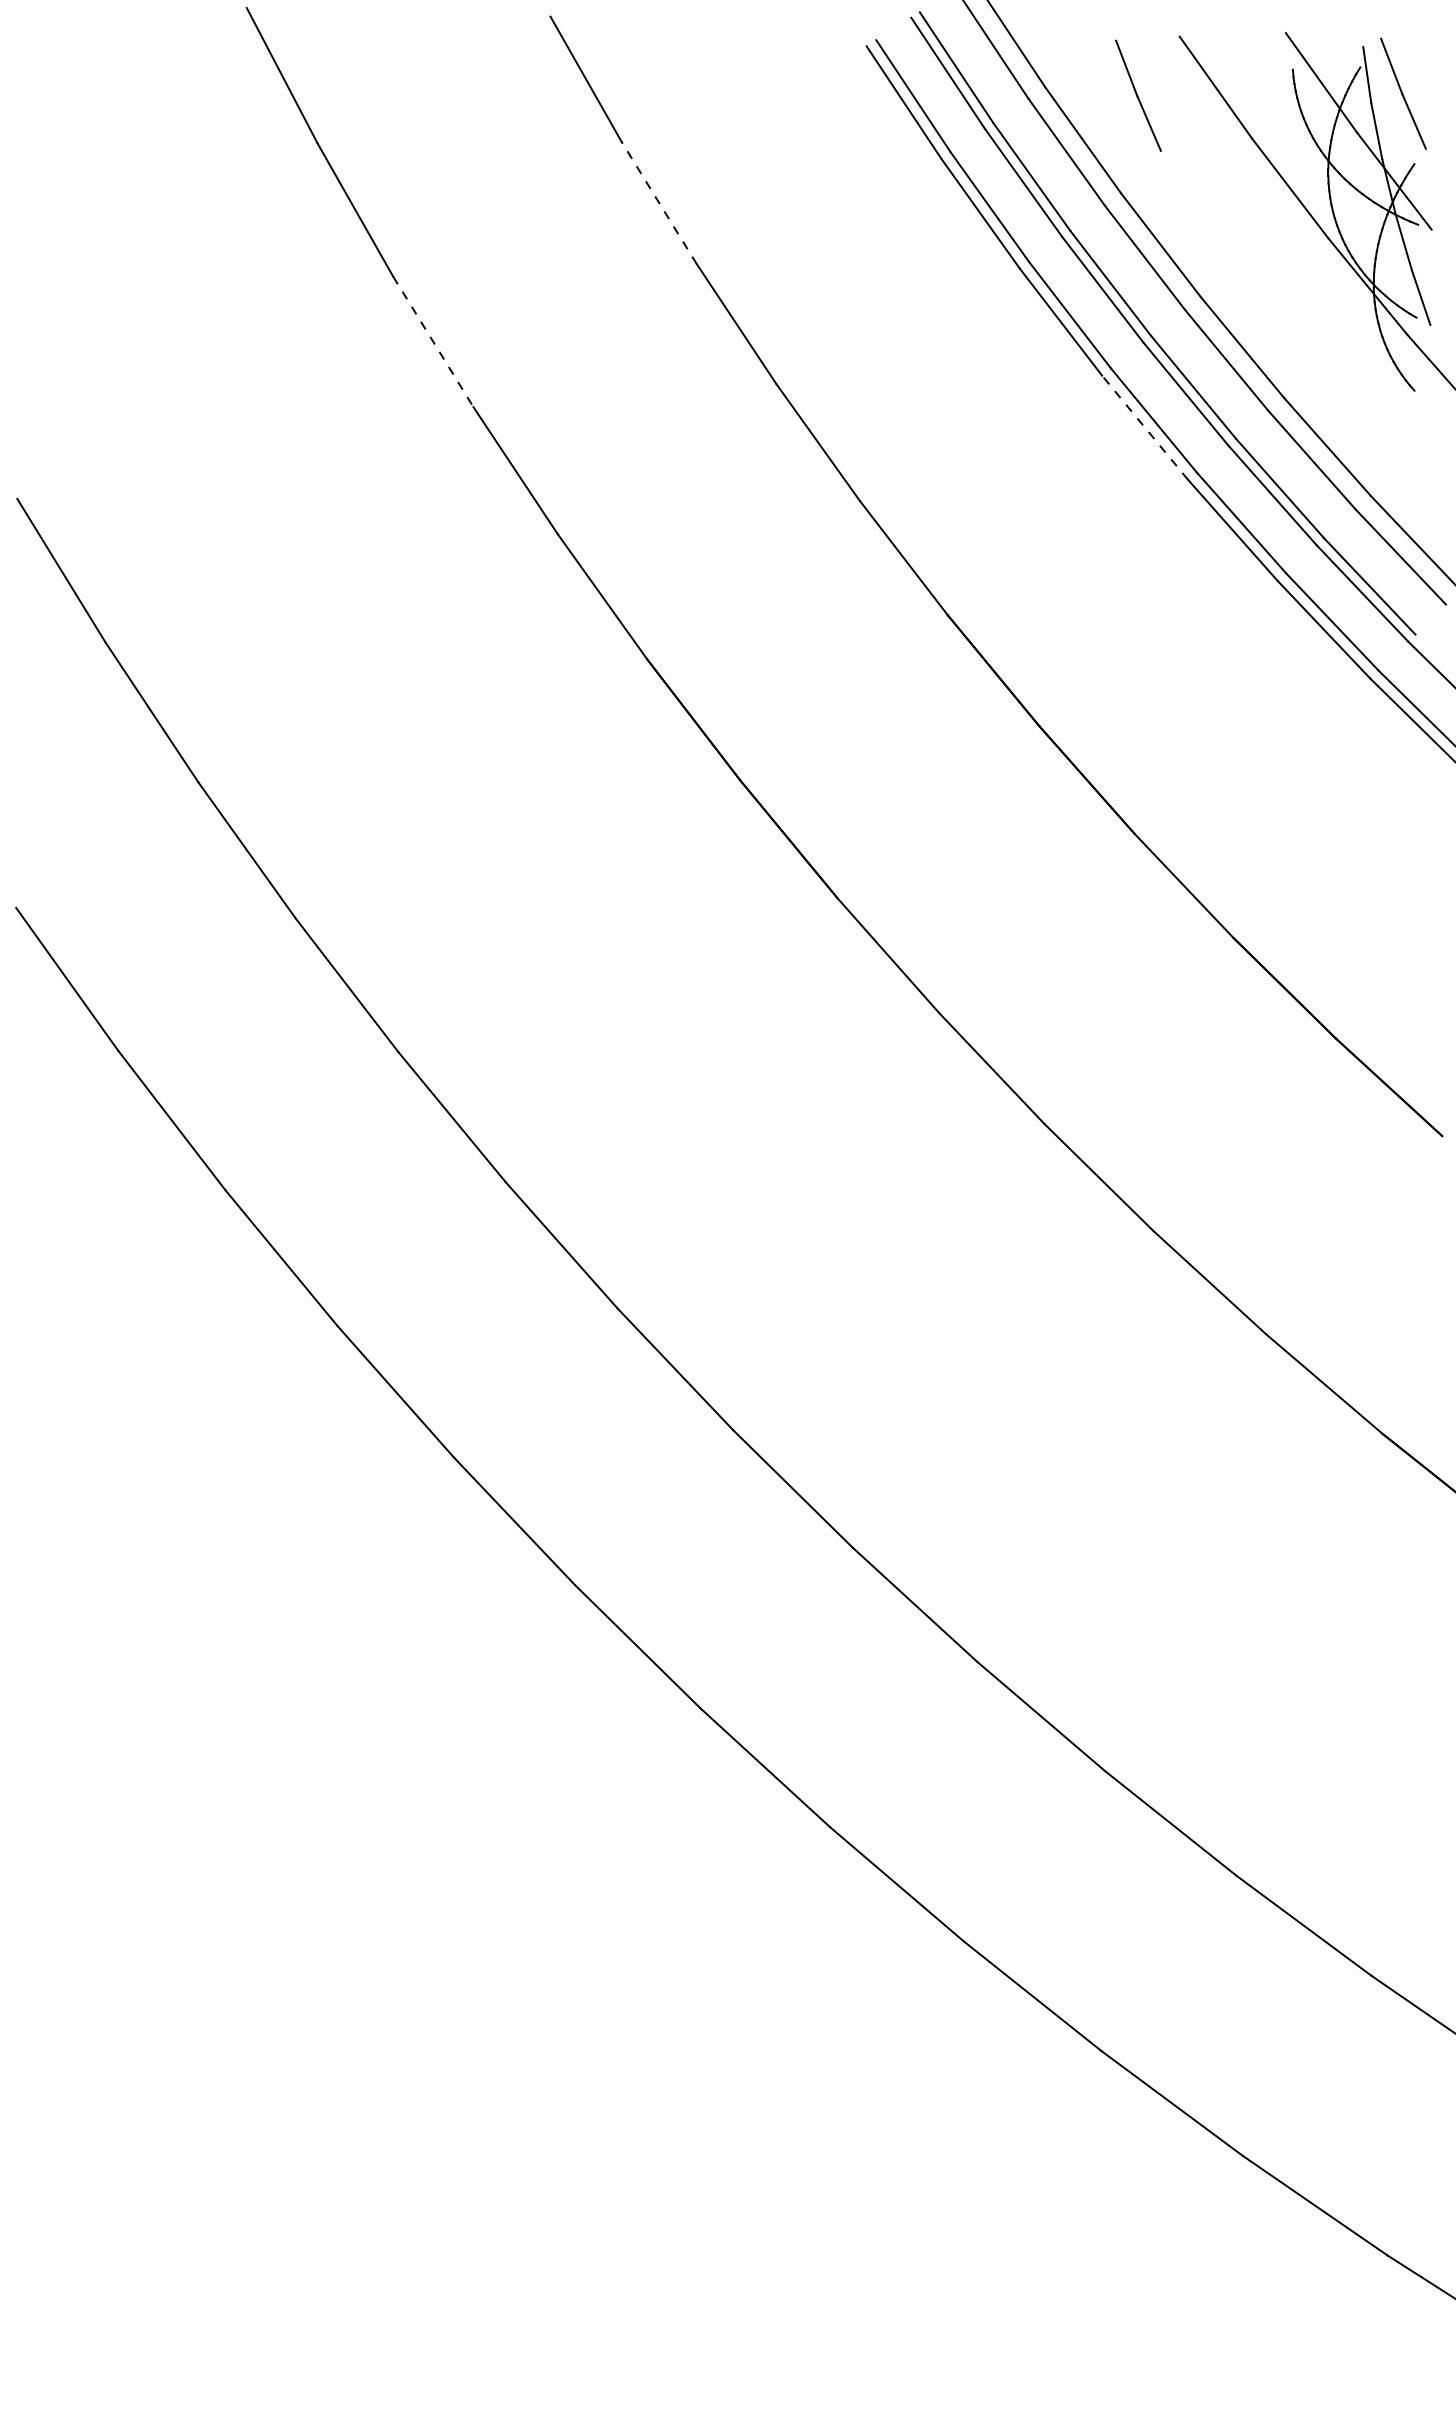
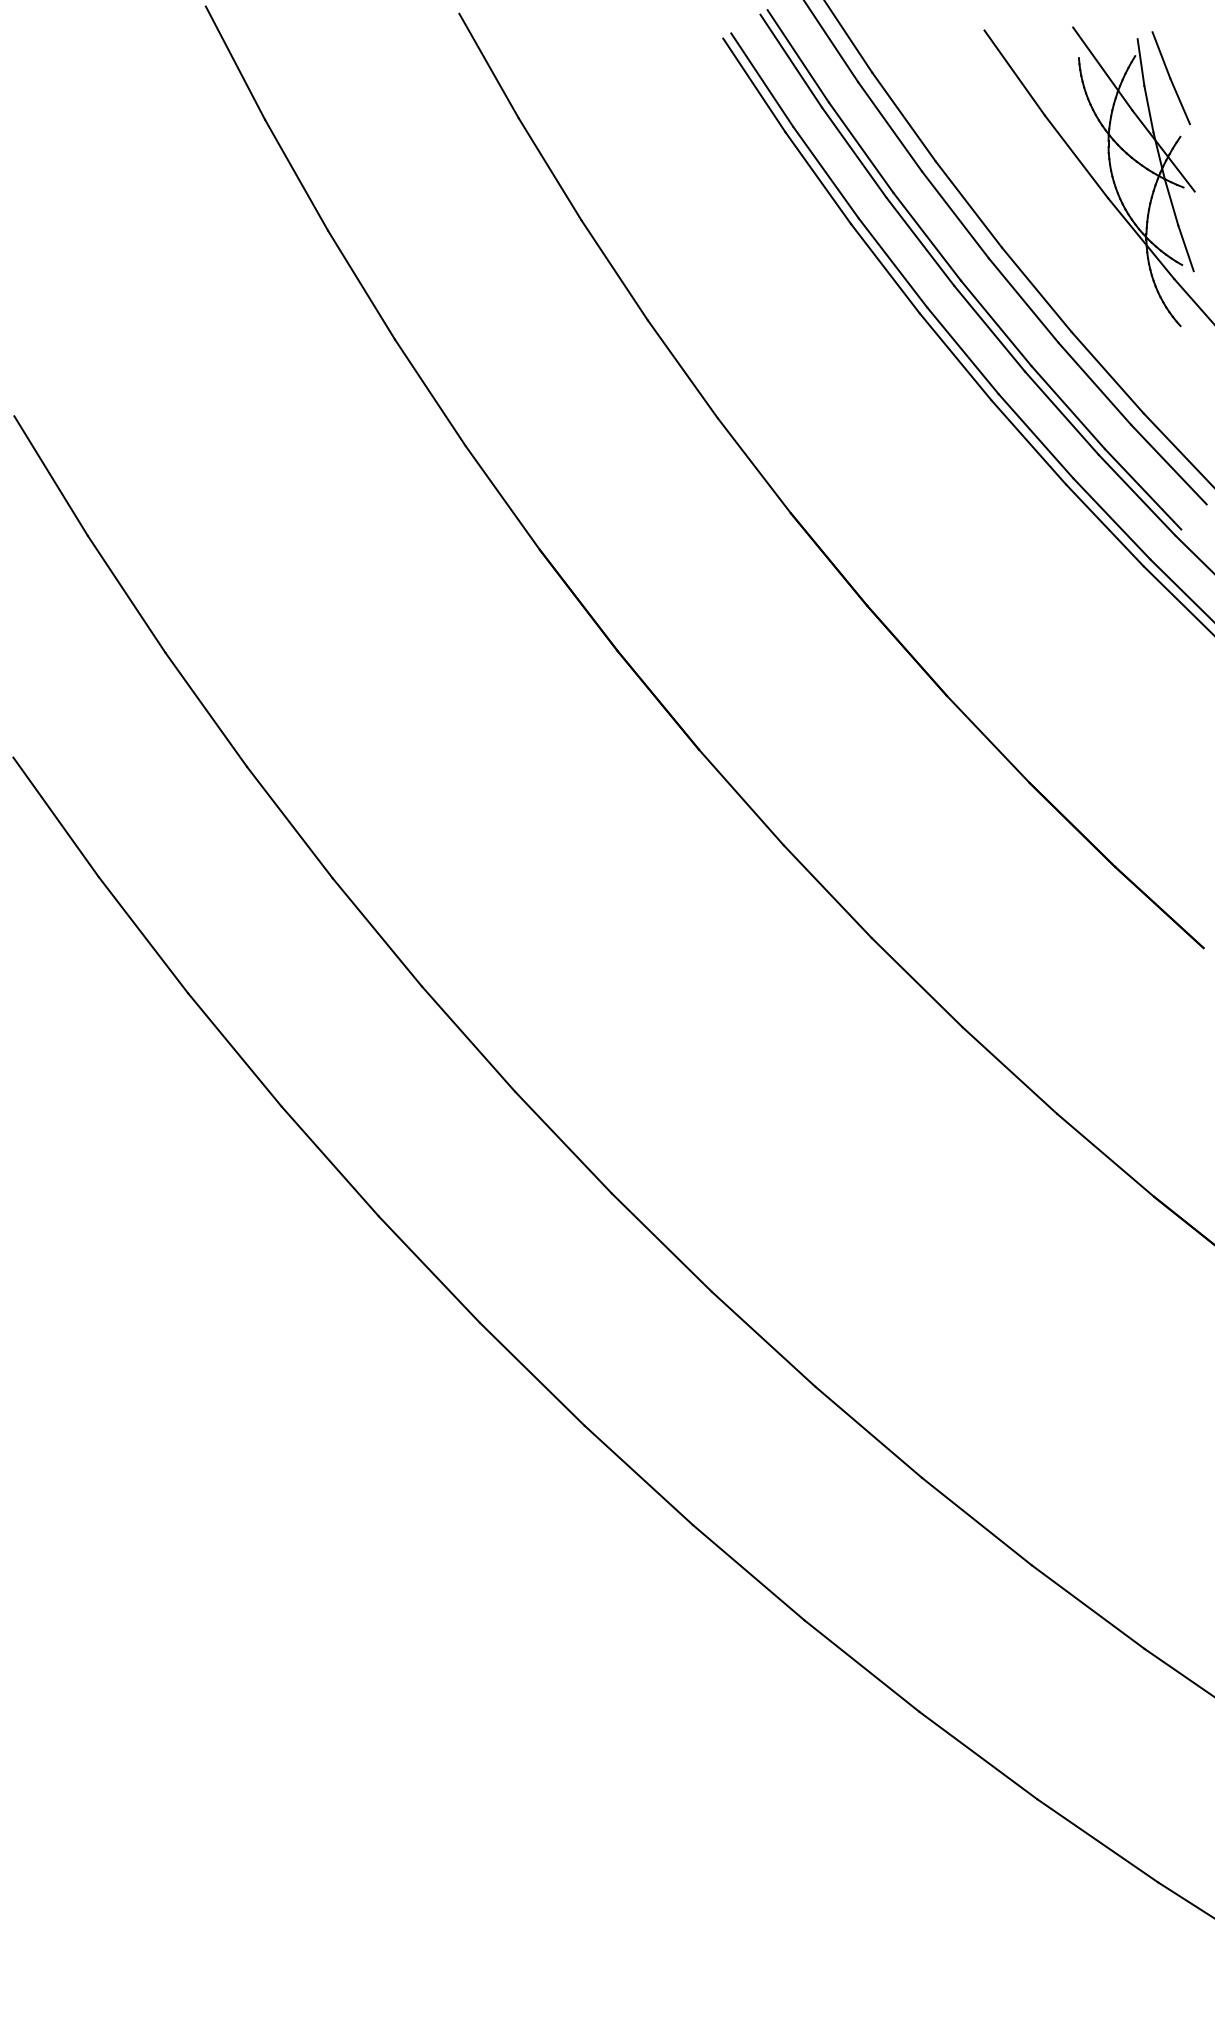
part: (1138, 95) -> (950, 79), removed
line: (659, 202) -> (550, 168), dashed -> solid
line: (433, 341) -> (361, 284), dashed -> solid
line: (1144, 427) -> (955, 356), dashed -> solid

